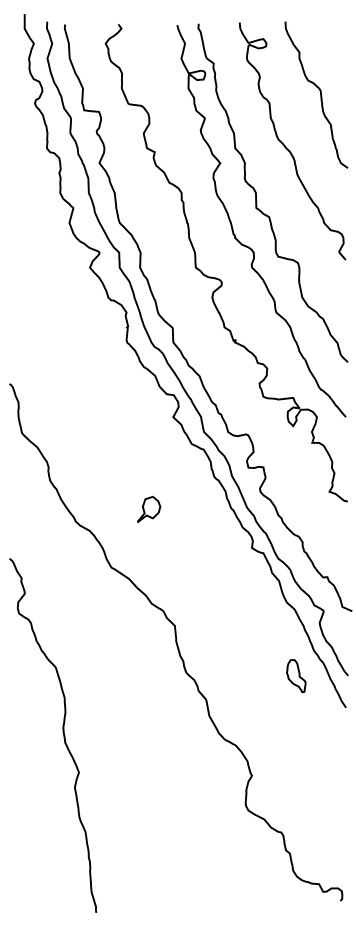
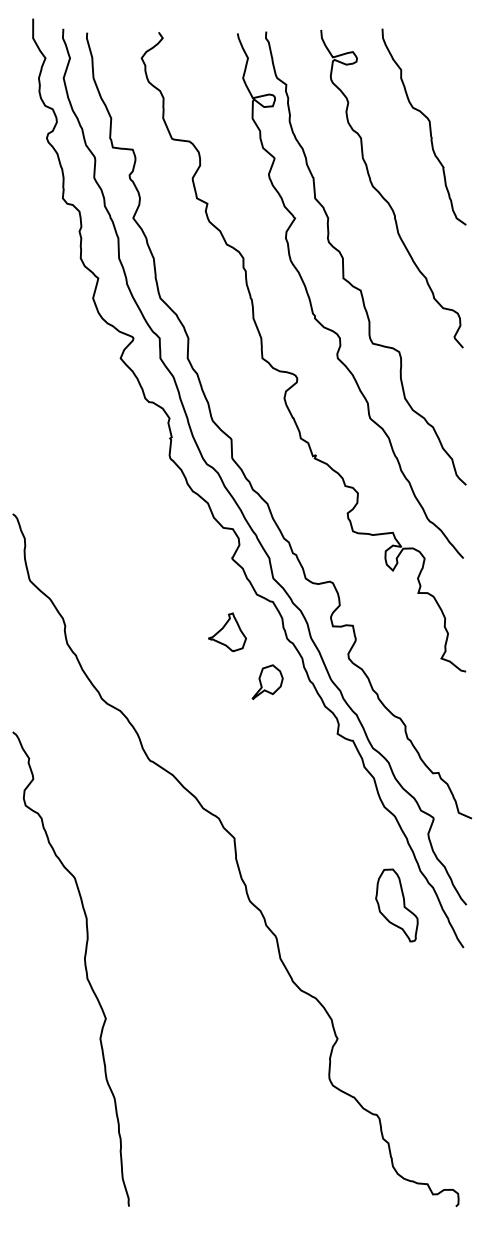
part: (169, 472) -> (227, 632), added
part: (148, 508) -> (267, 681), moved
part: (295, 676) -> (396, 905), size x1.67
curve: (63, 734) -> (84, 967), moved

